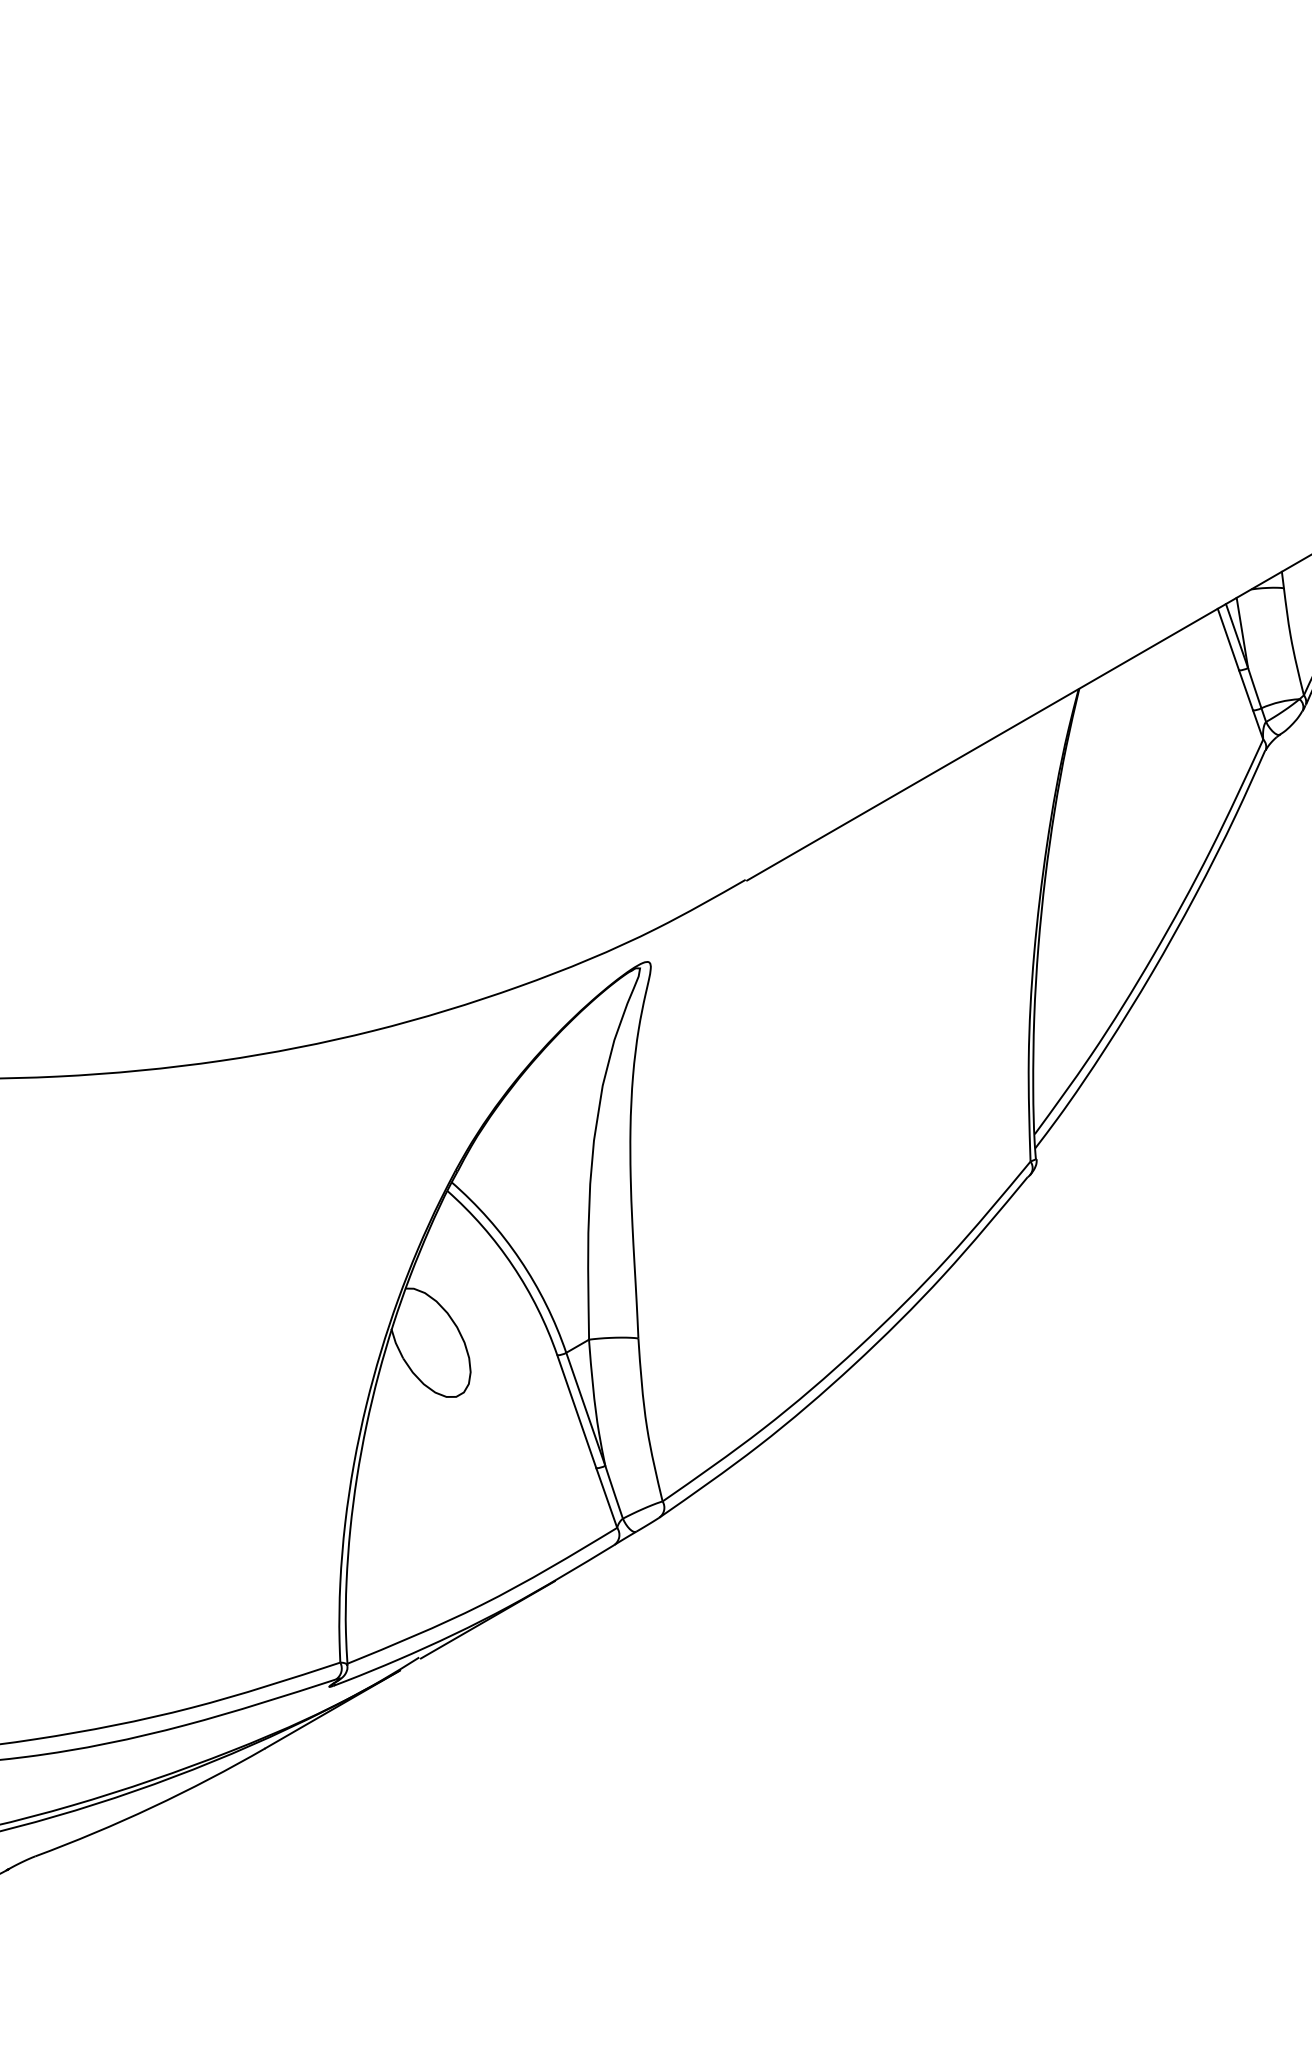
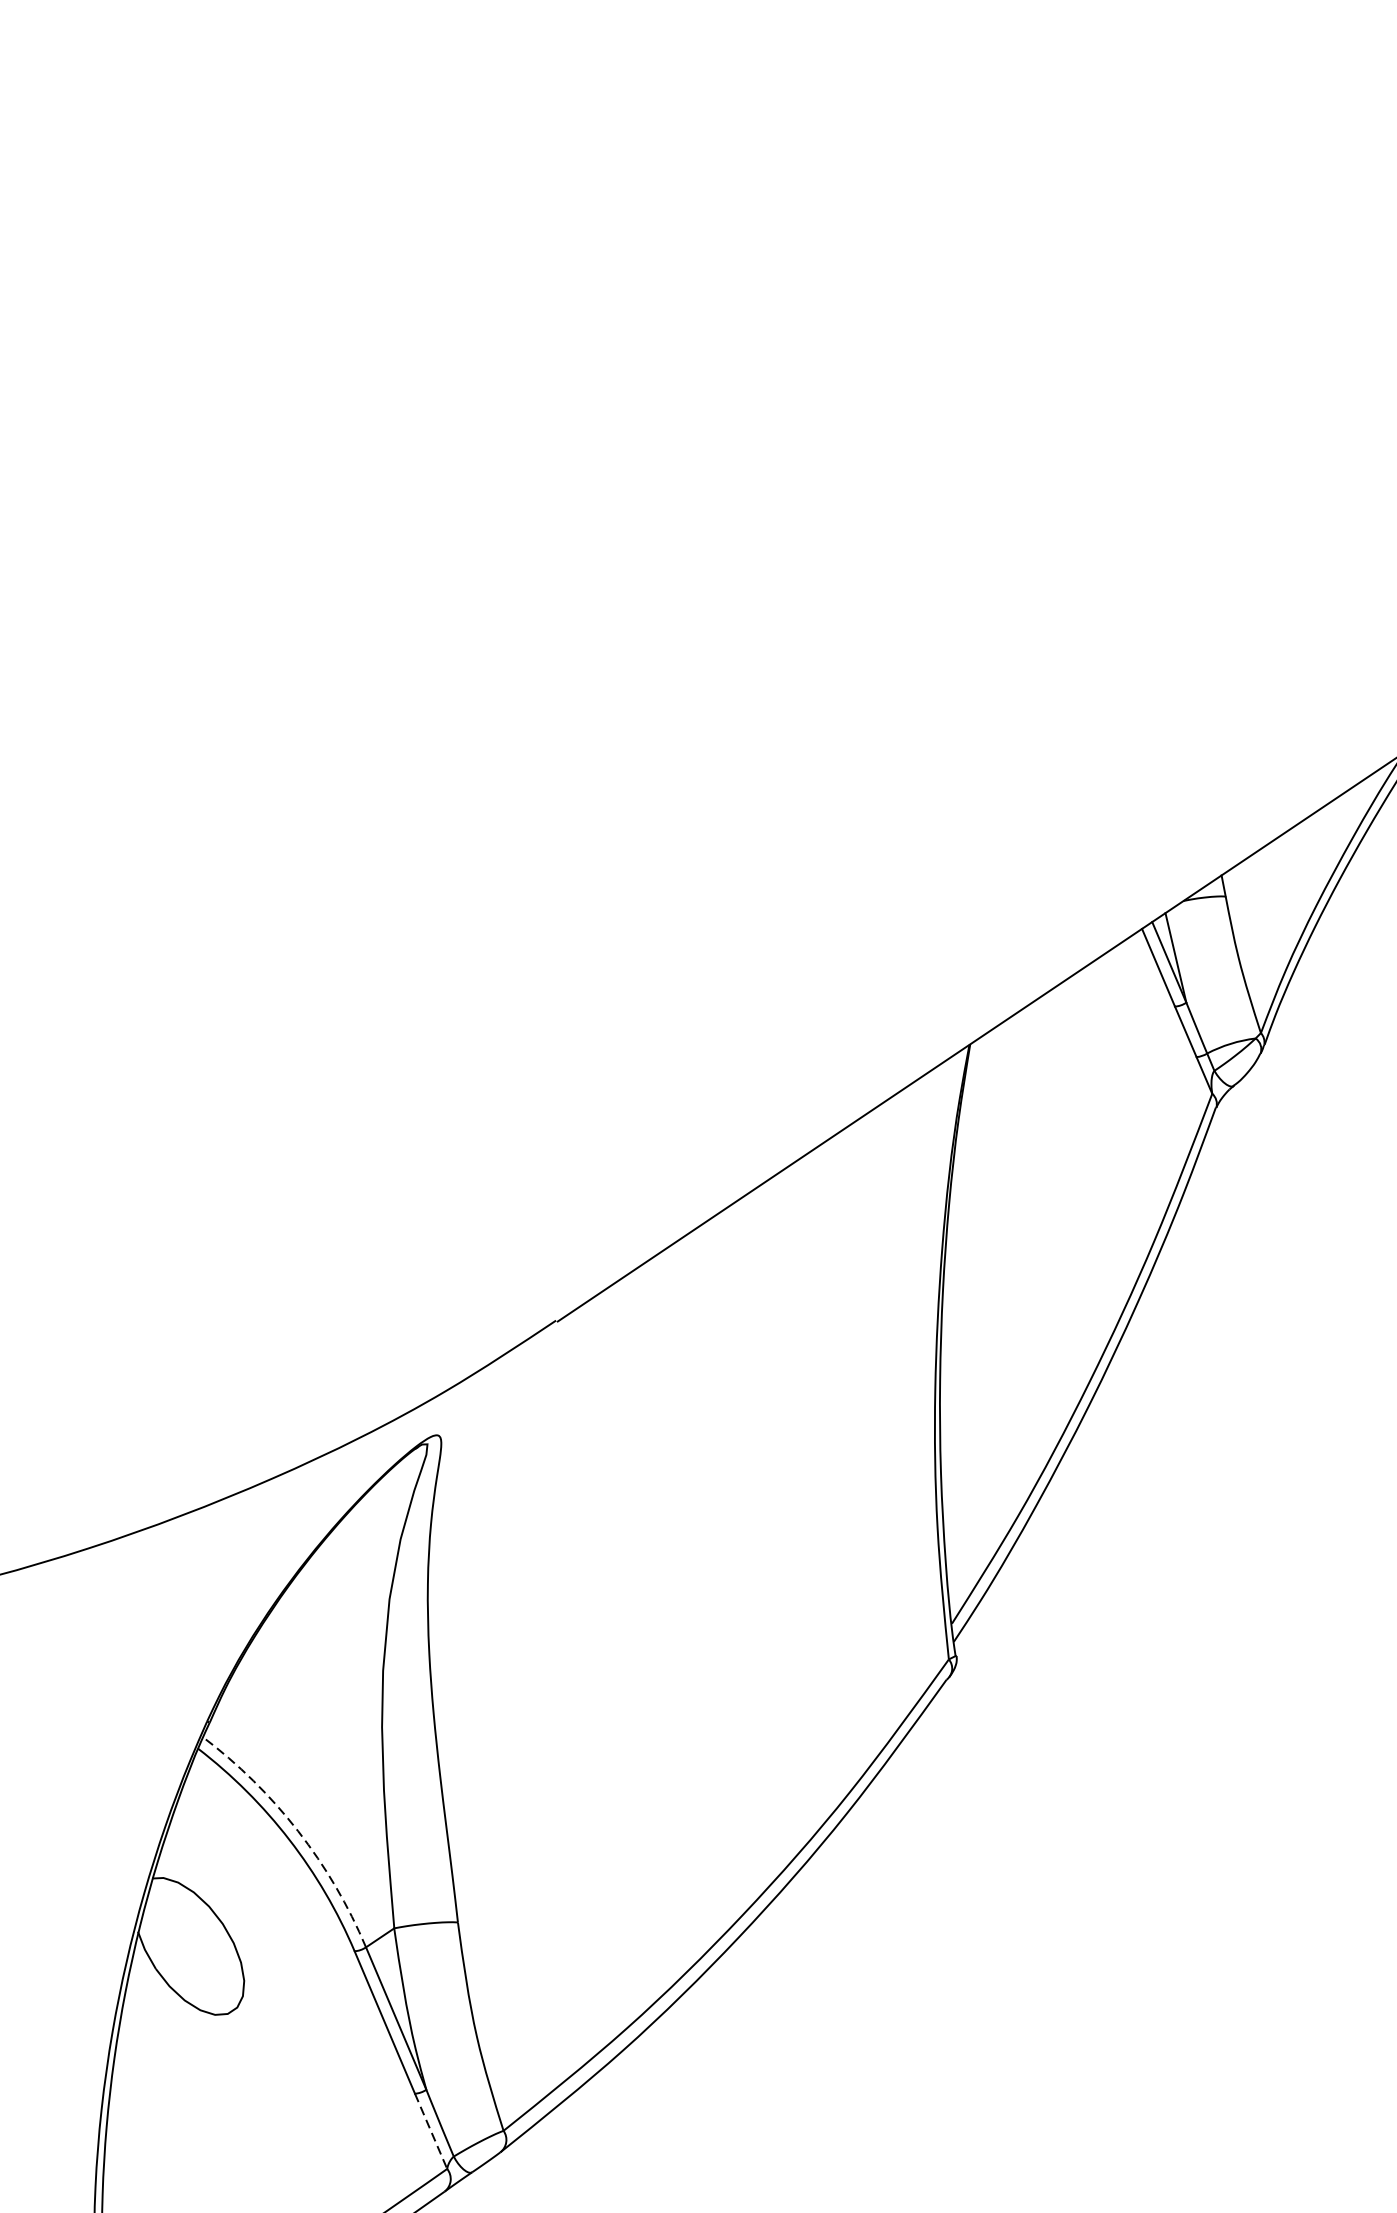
arc: (520, 1259) -> (298, 1830), solid -> dashed
line: (606, 1498) -> (430, 2131), solid -> dashed

